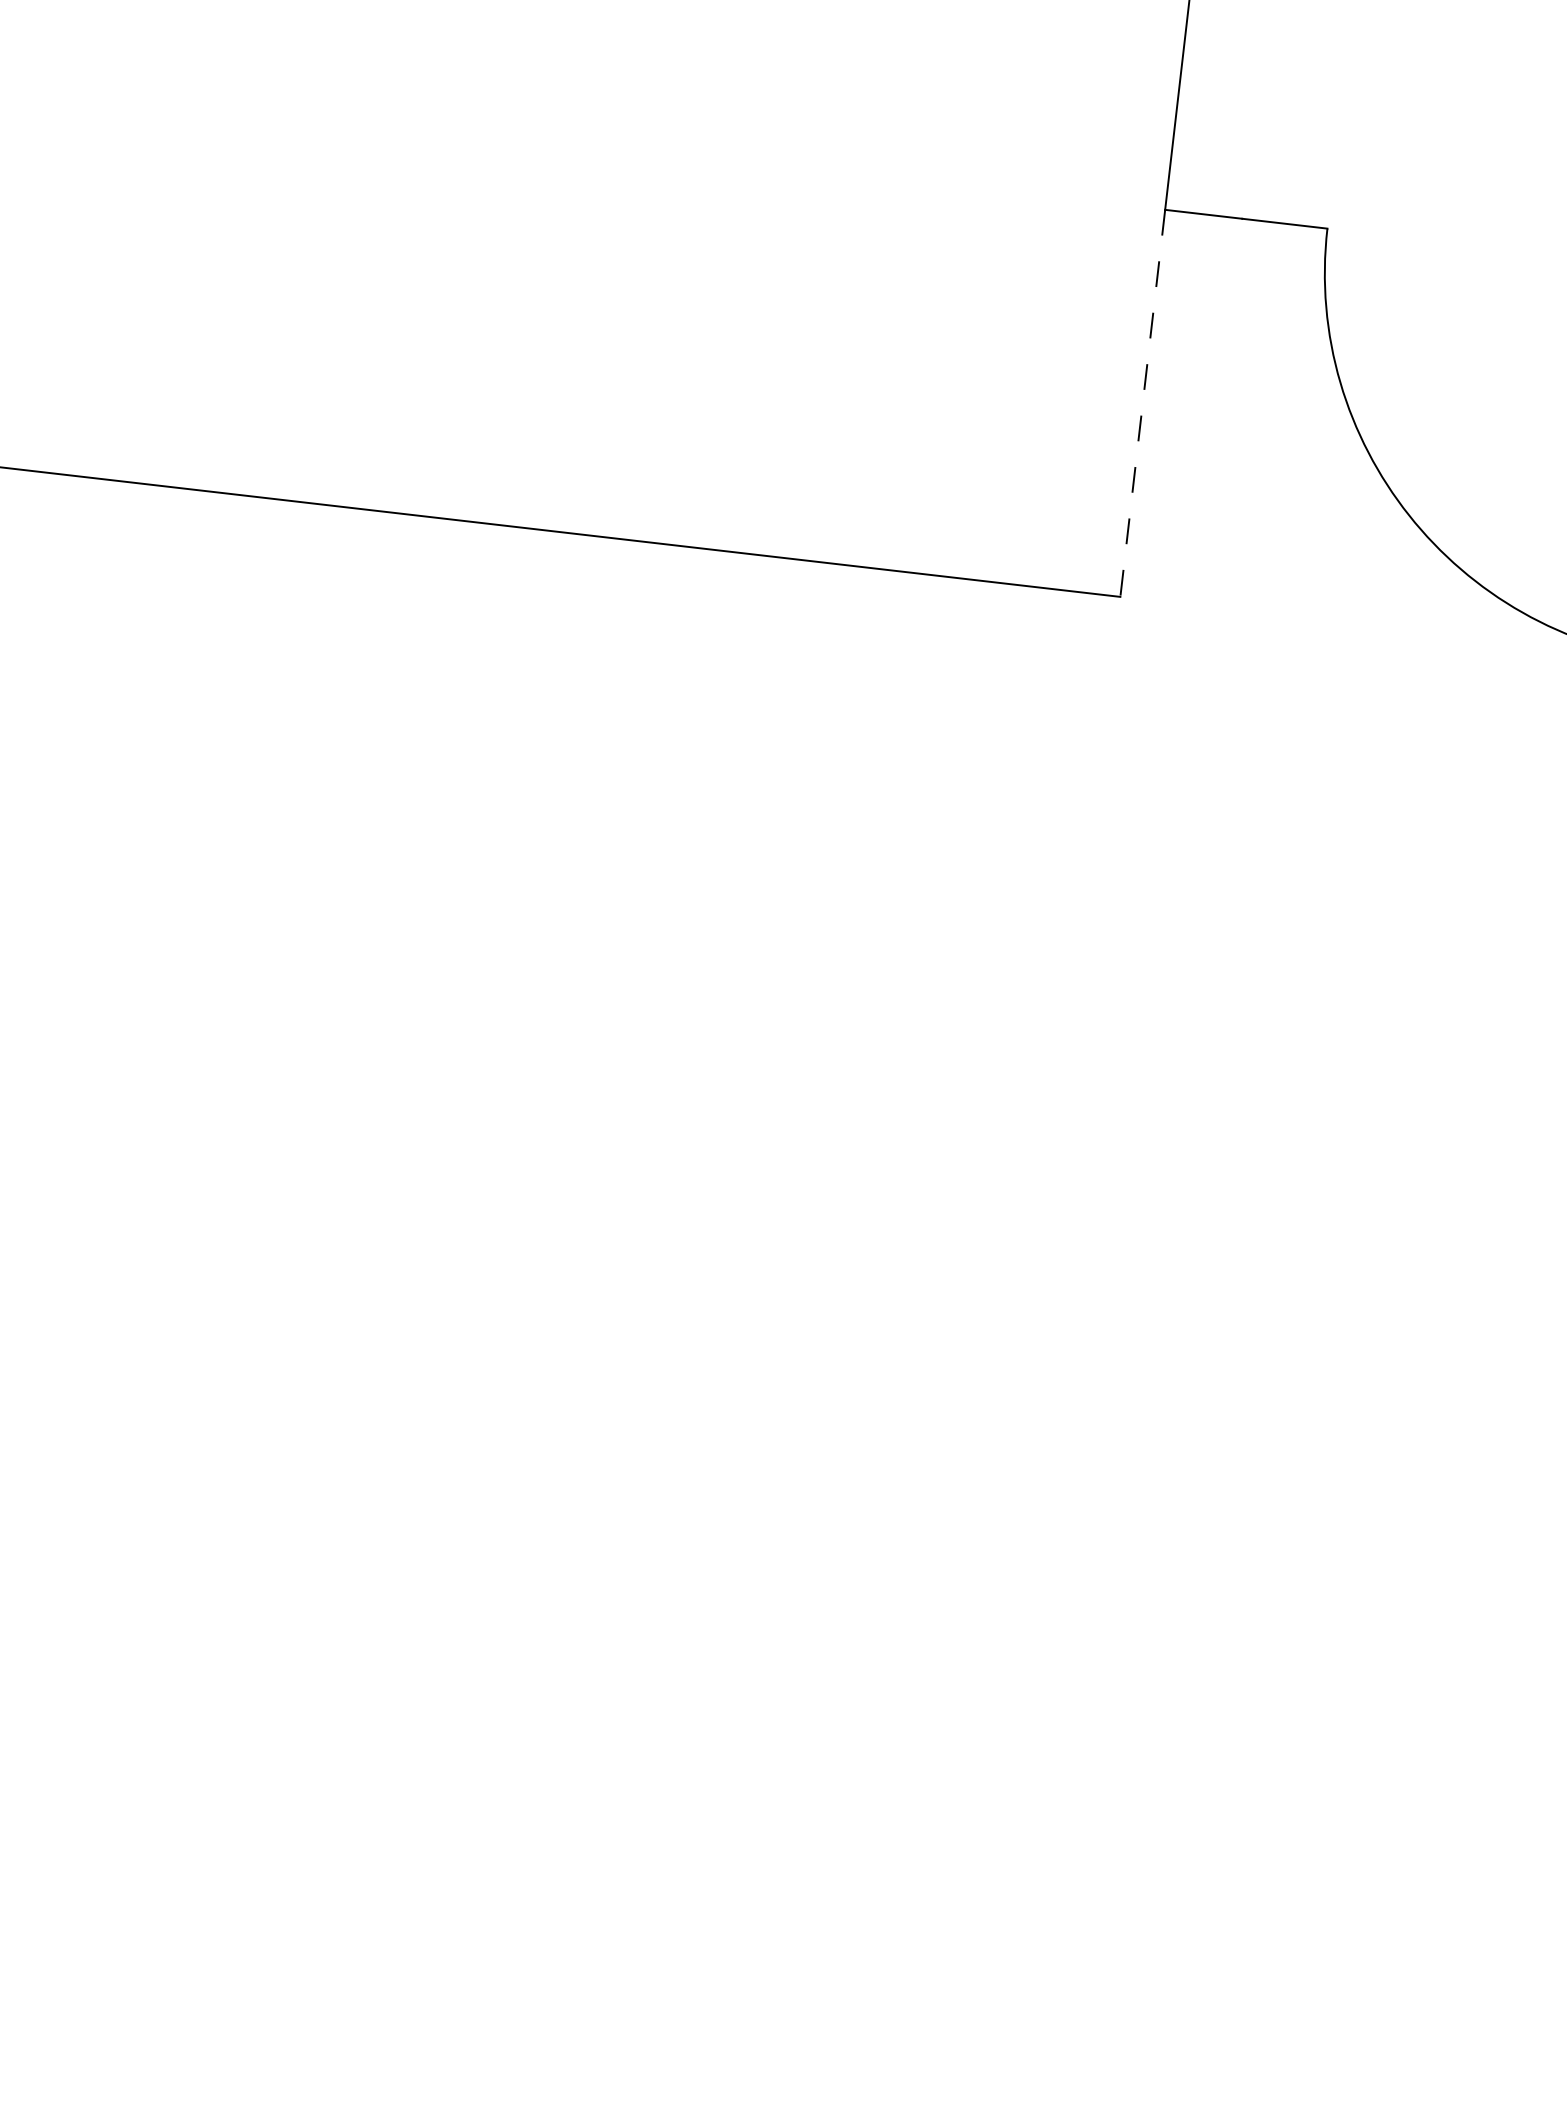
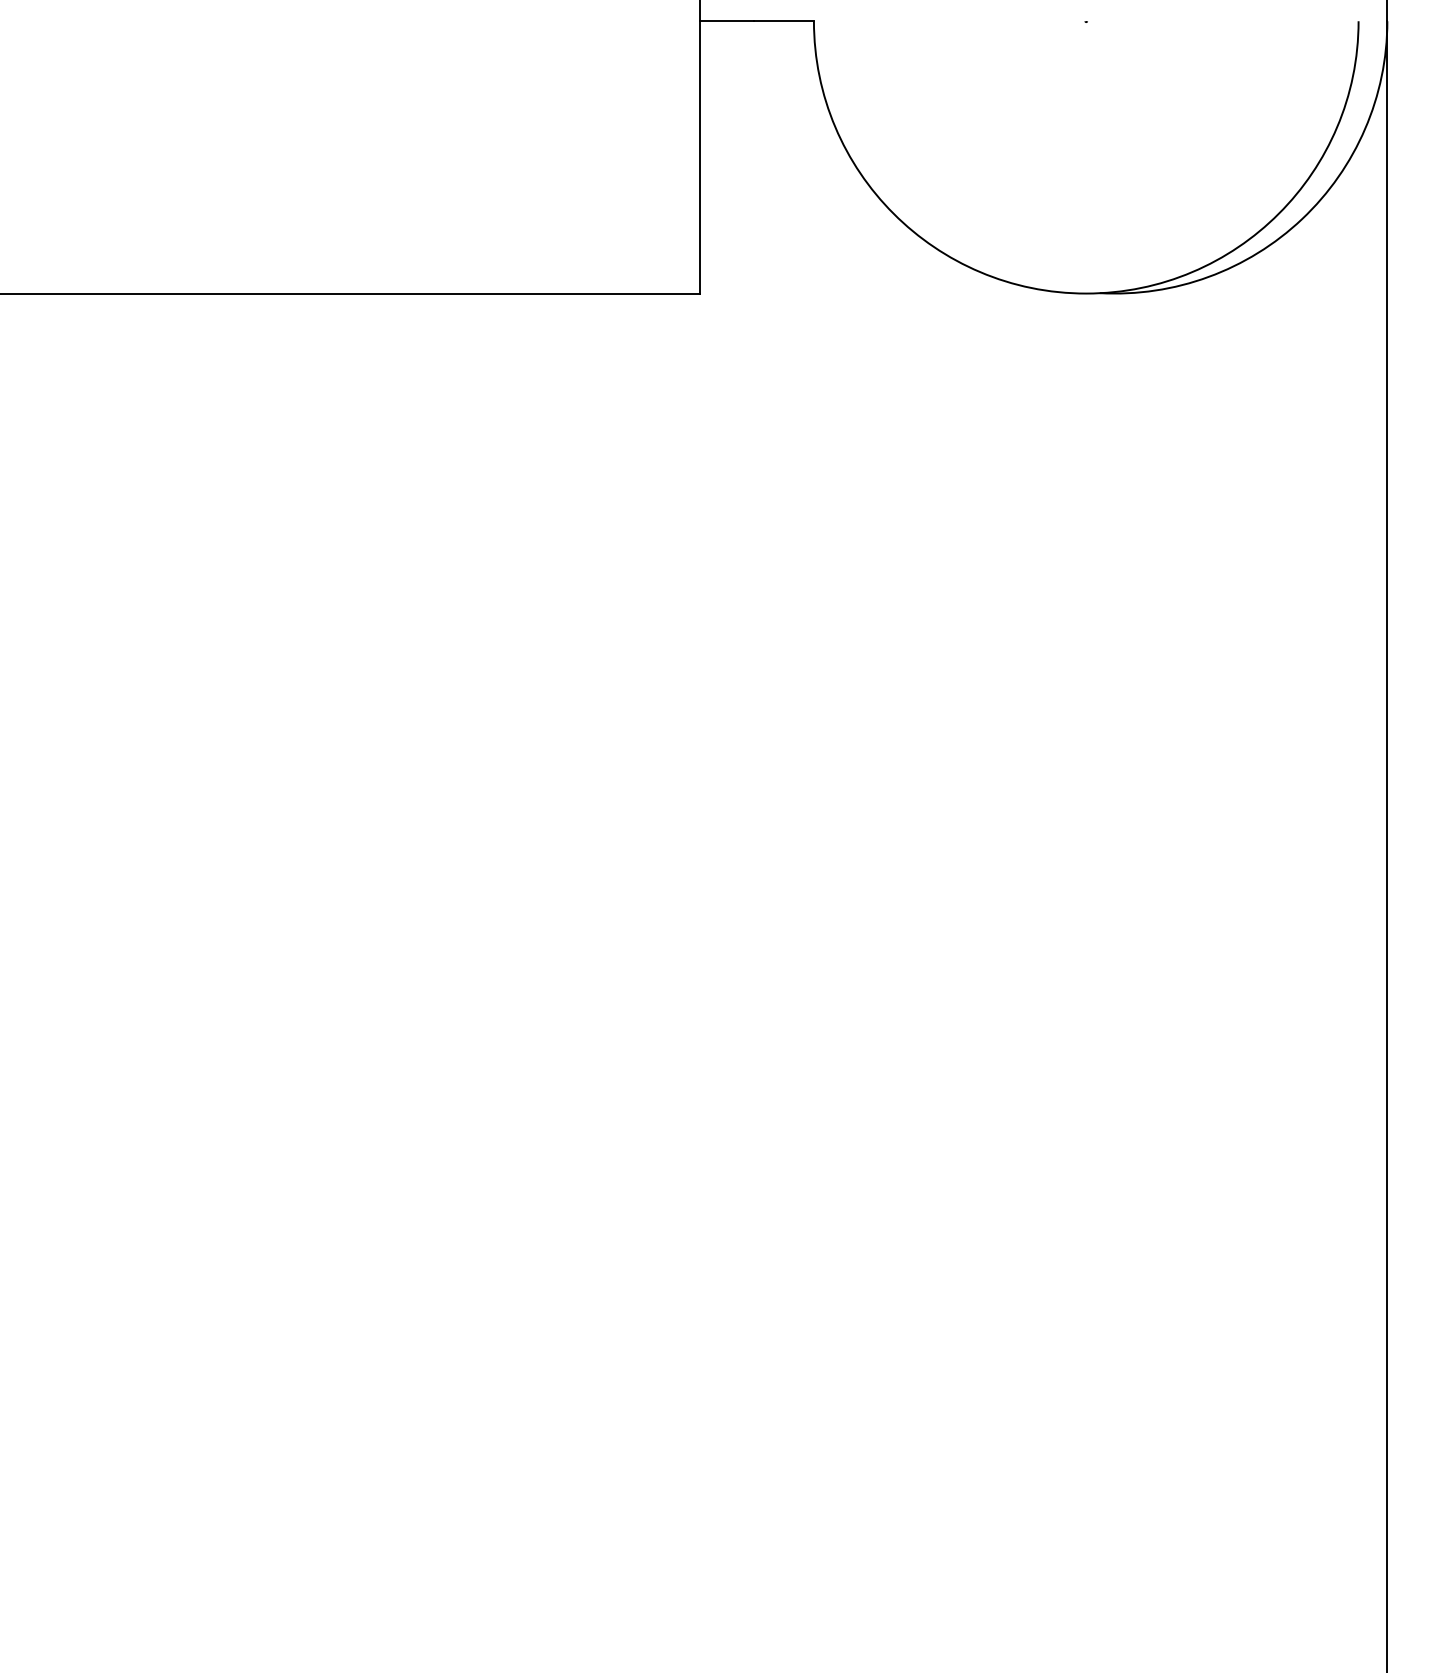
line: (1142, 403) -> (699, 157), dashed -> solid

